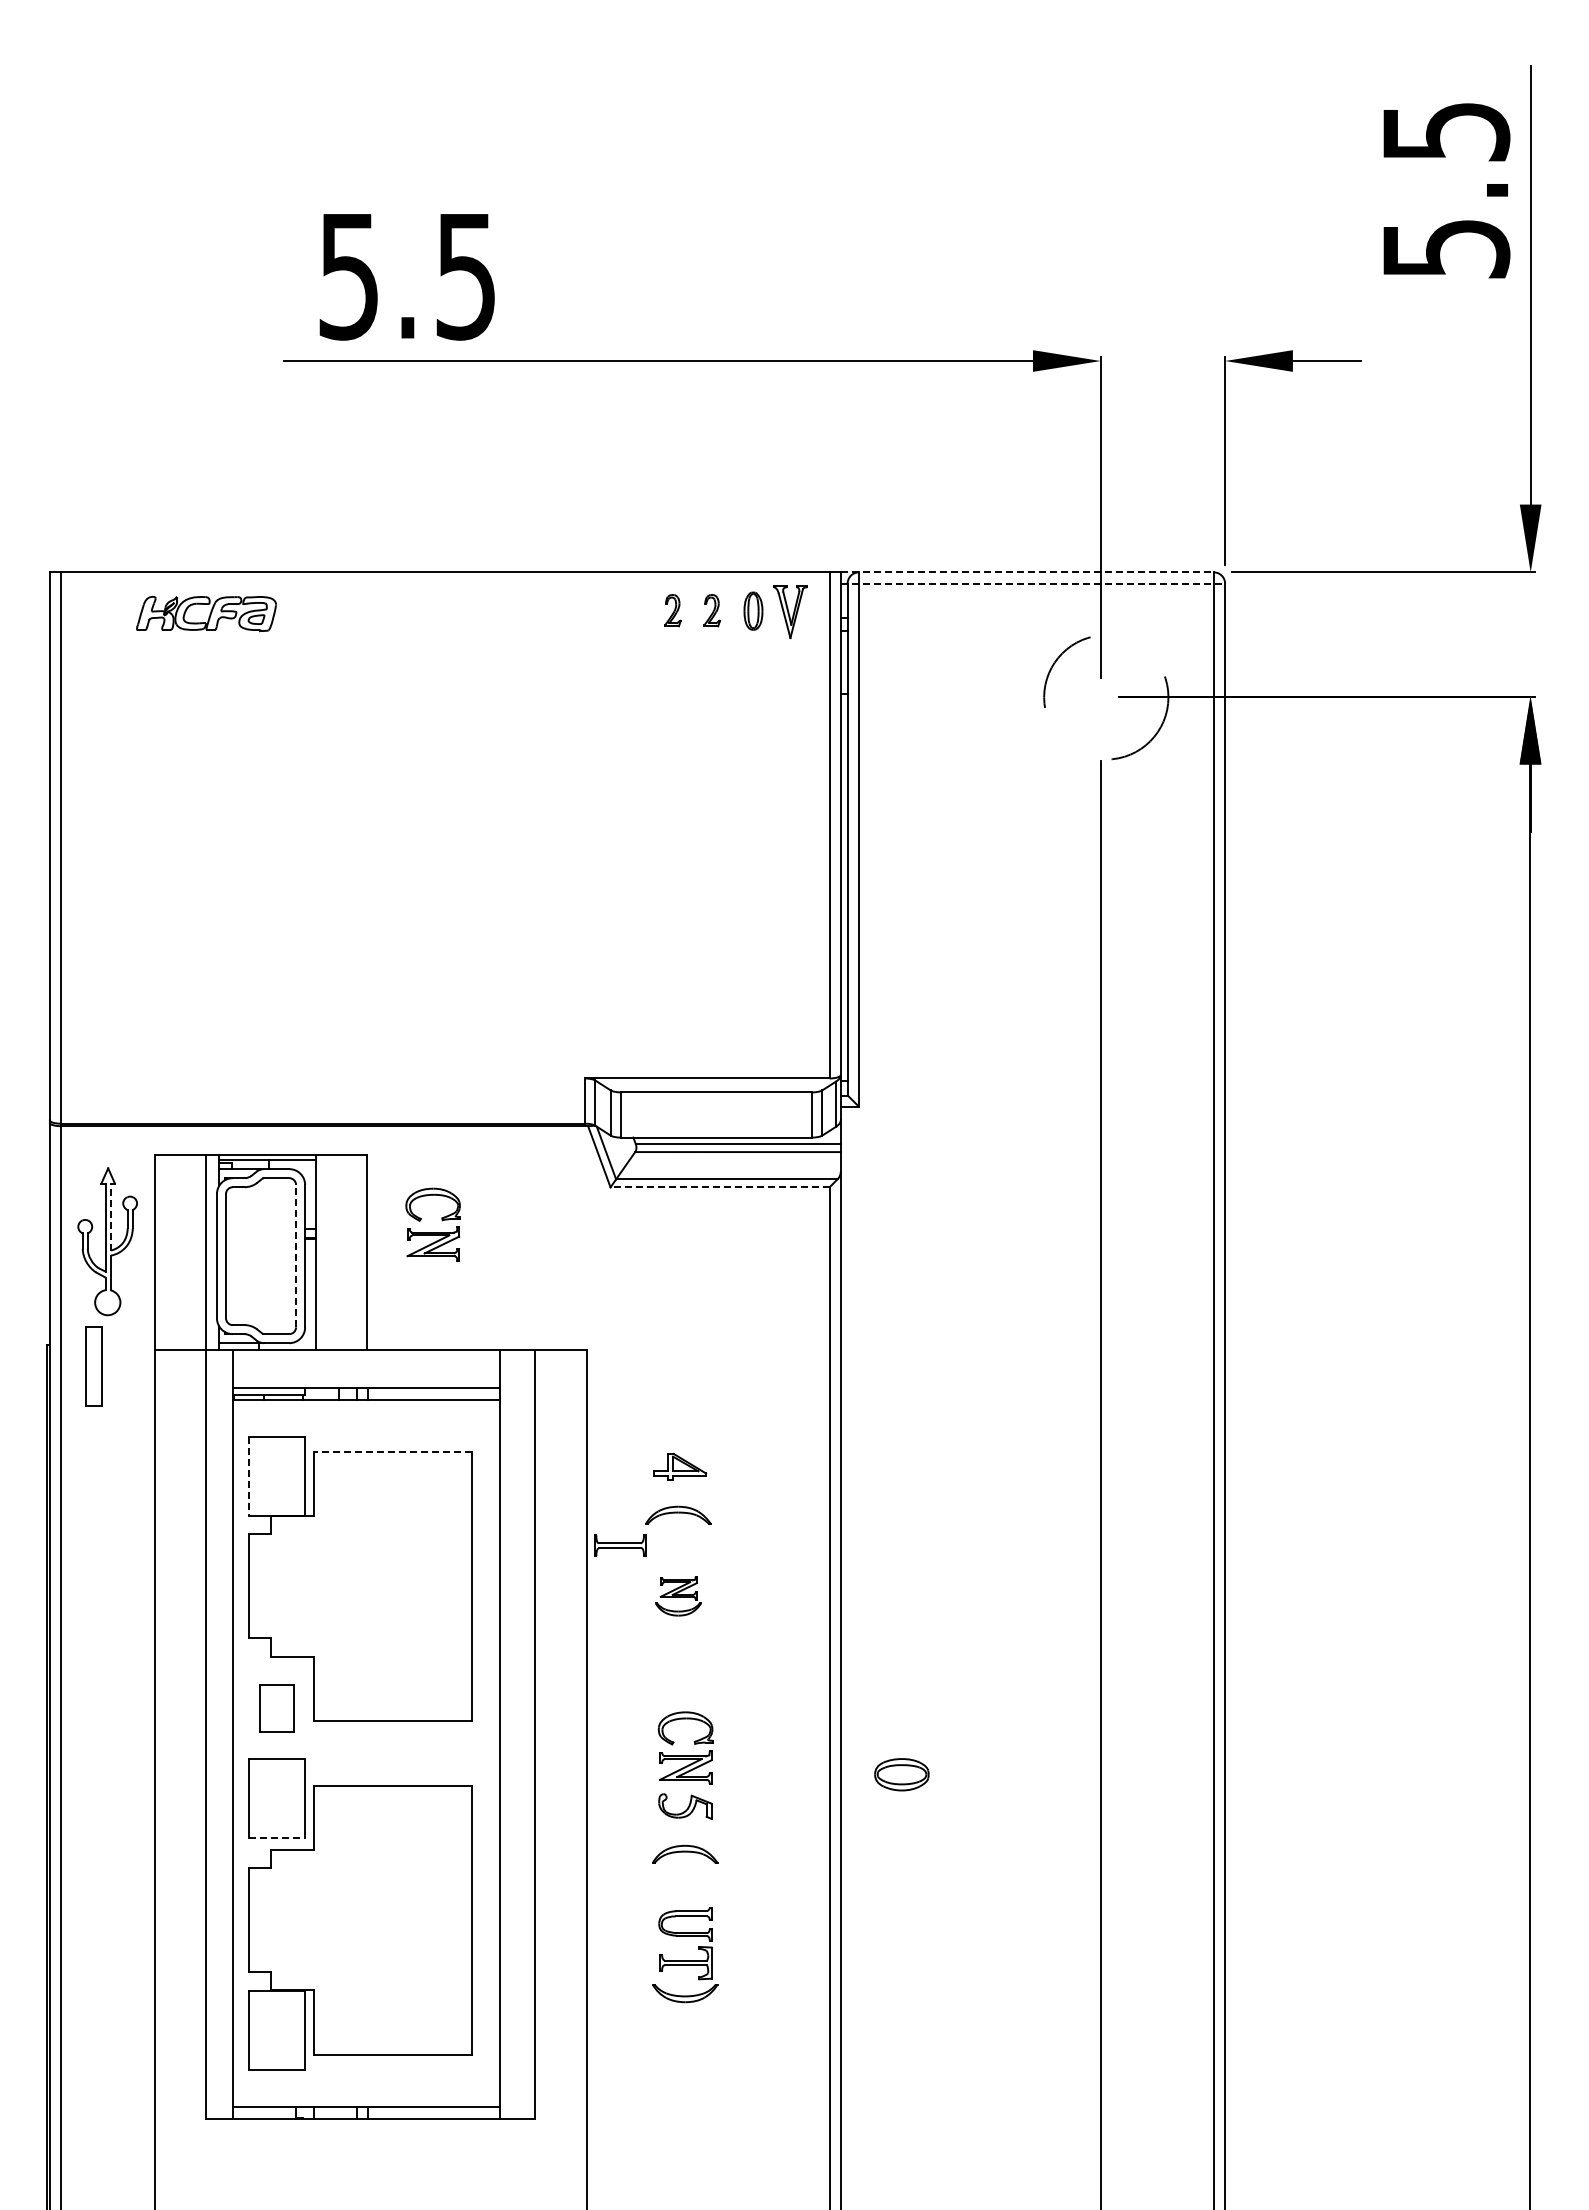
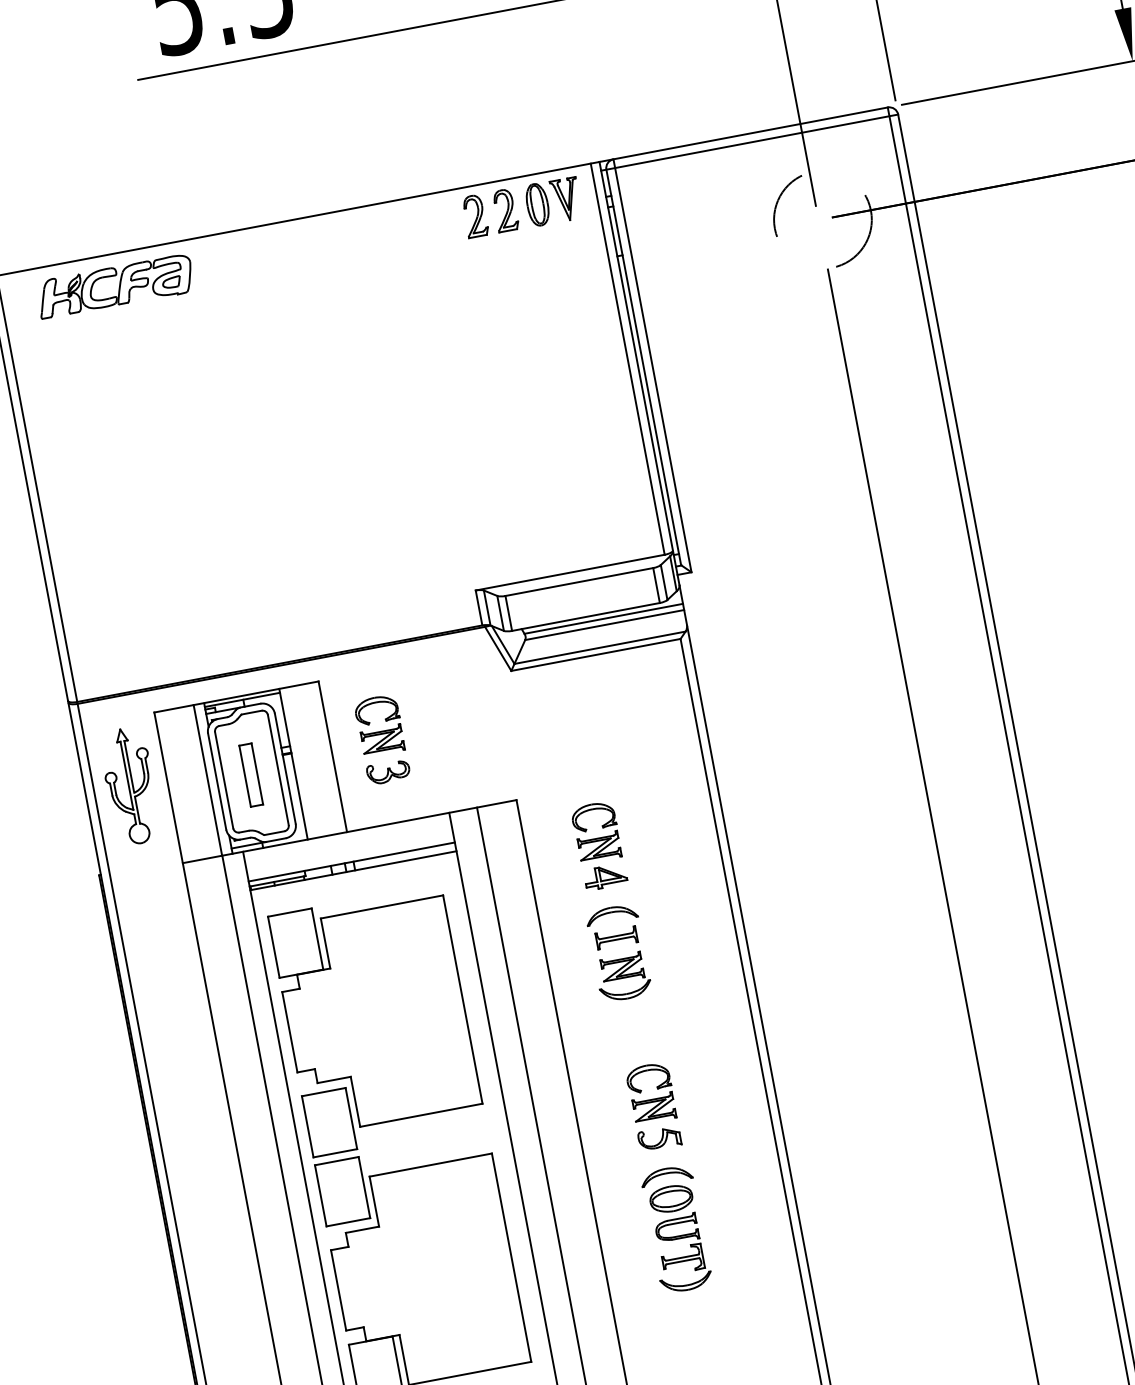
line: (1027, 572) -> (743, 134), dashed -> solid
line: (1033, 583) -> (750, 142), dashed -> solid
part: (672, 610) -> (474, 216), size x1.67
part: (712, 610) -> (505, 210), size x1.67
part: (753, 610) -> (537, 204), size x1.43
part: (206, 613) -> (115, 286), size x1.43
line: (719, 1187) -> (595, 655), dashed -> solid
line: (110, 1216) -> (129, 766), dashed -> solid
line: (296, 1255) -> (278, 769), dashed -> solid
part: (432, 1284) -> (387, 772), added
part: (93, 1366) -> (250, 775), moved
part: (678, 1416) -> (597, 838), added
line: (392, 1451) -> (381, 906), dashed -> solid
line: (248, 1476) -> (273, 947), dashed -> solid
part: (620, 1545) -> (616, 937), moved
part: (678, 1595) -> (623, 976), size x1.43
part: (276, 1708) -> (329, 1122), size x1.67
part: (901, 1774) -> (671, 1198), moved
line: (277, 1837) -> (348, 1222), dashed -> solid

